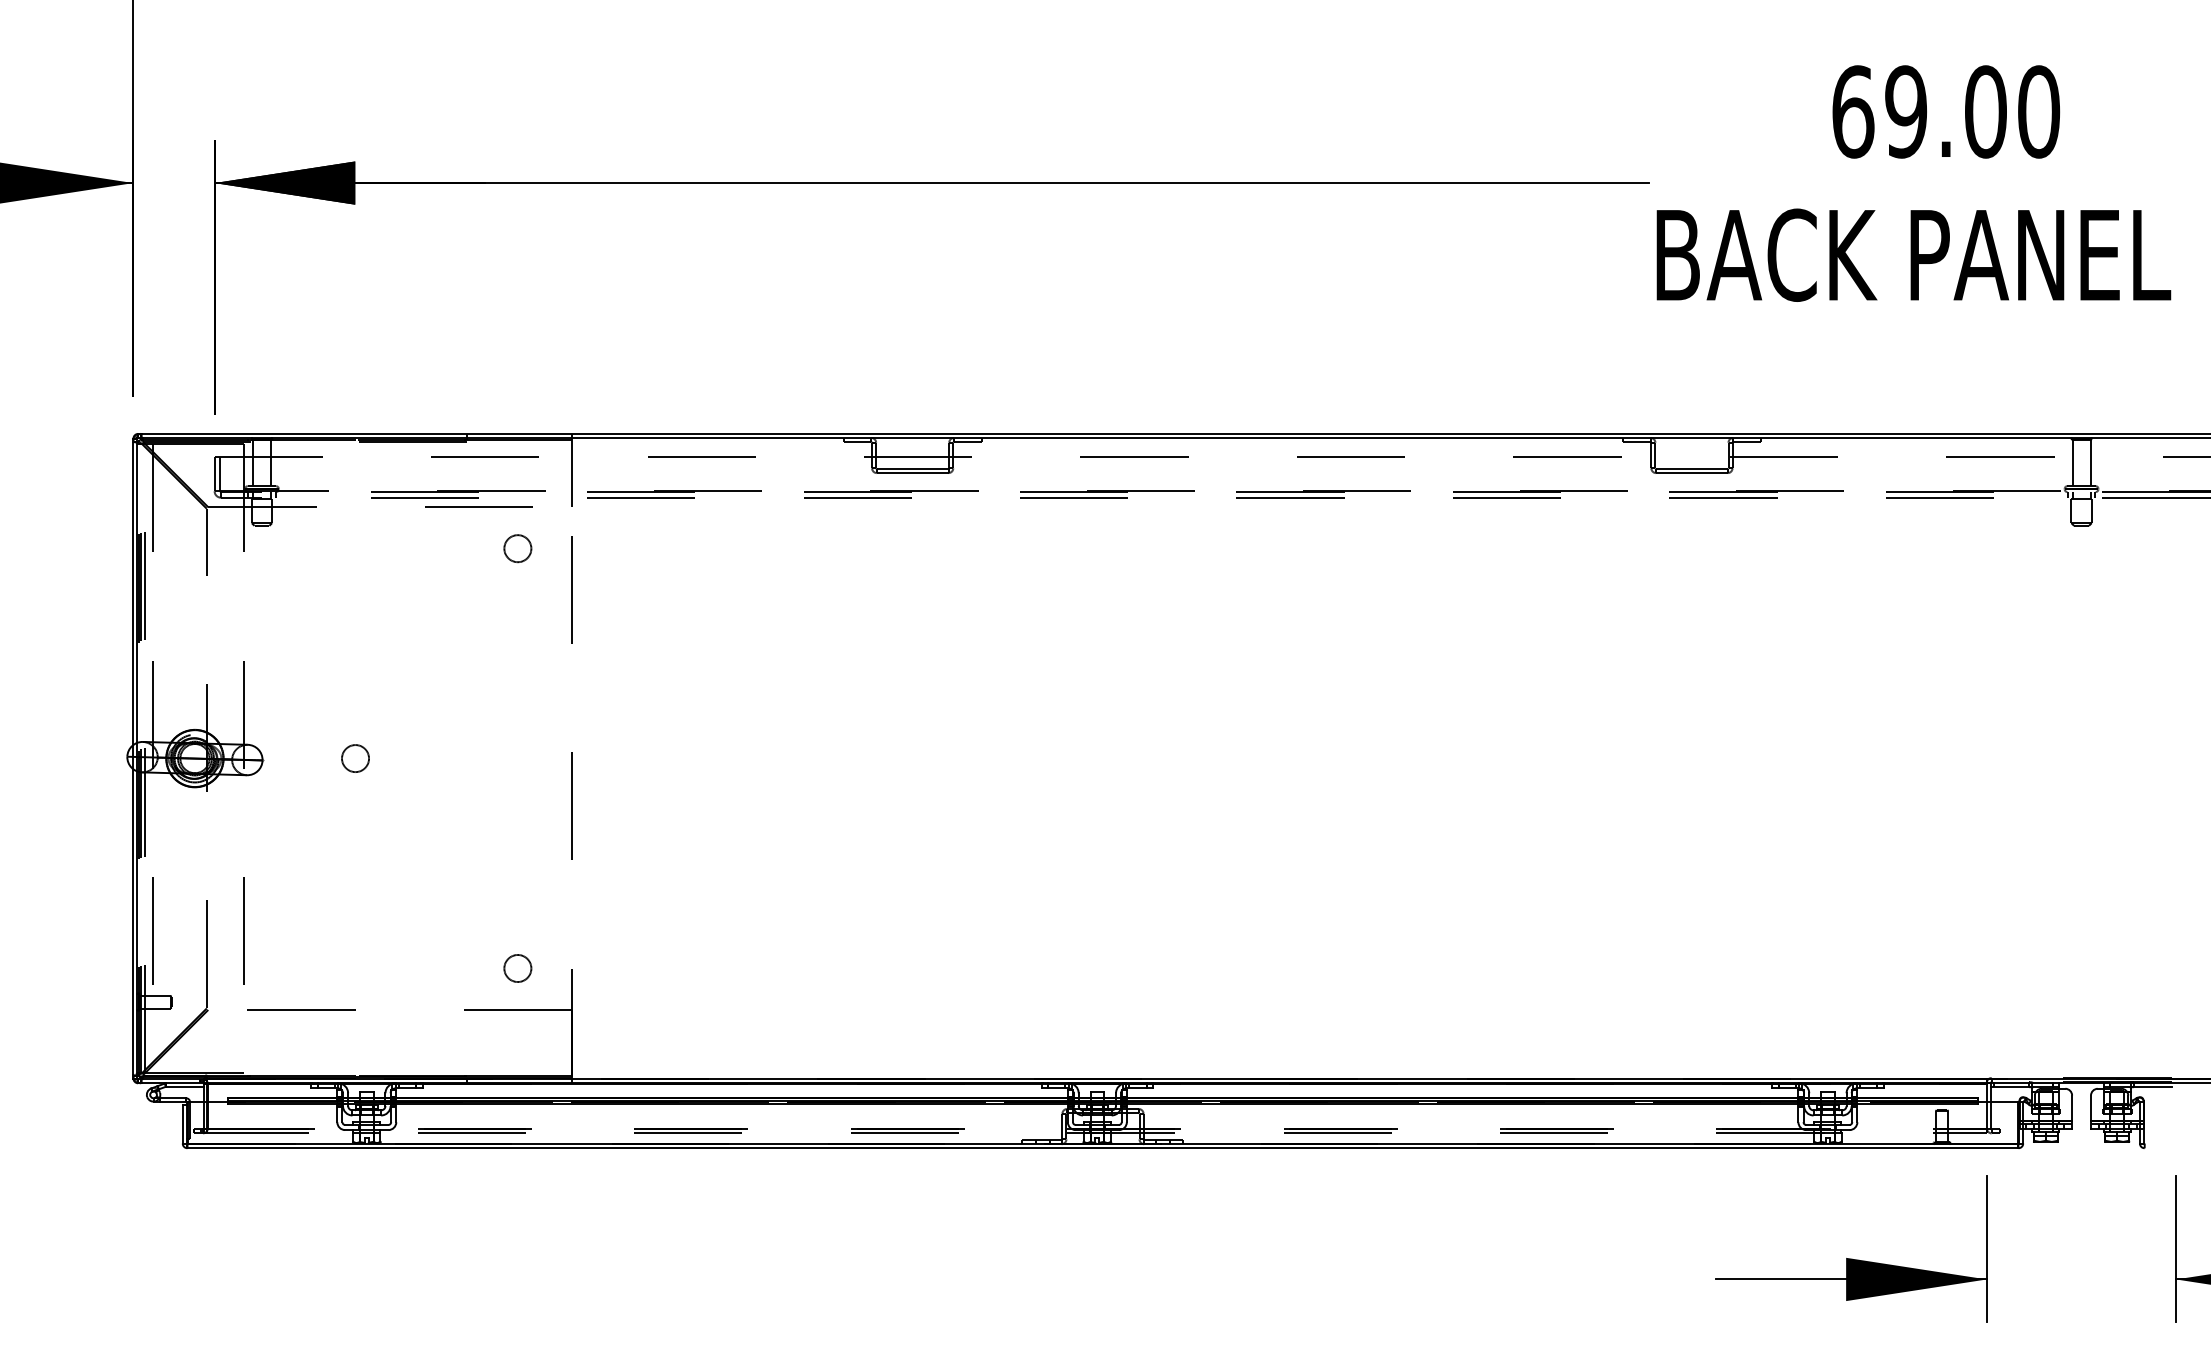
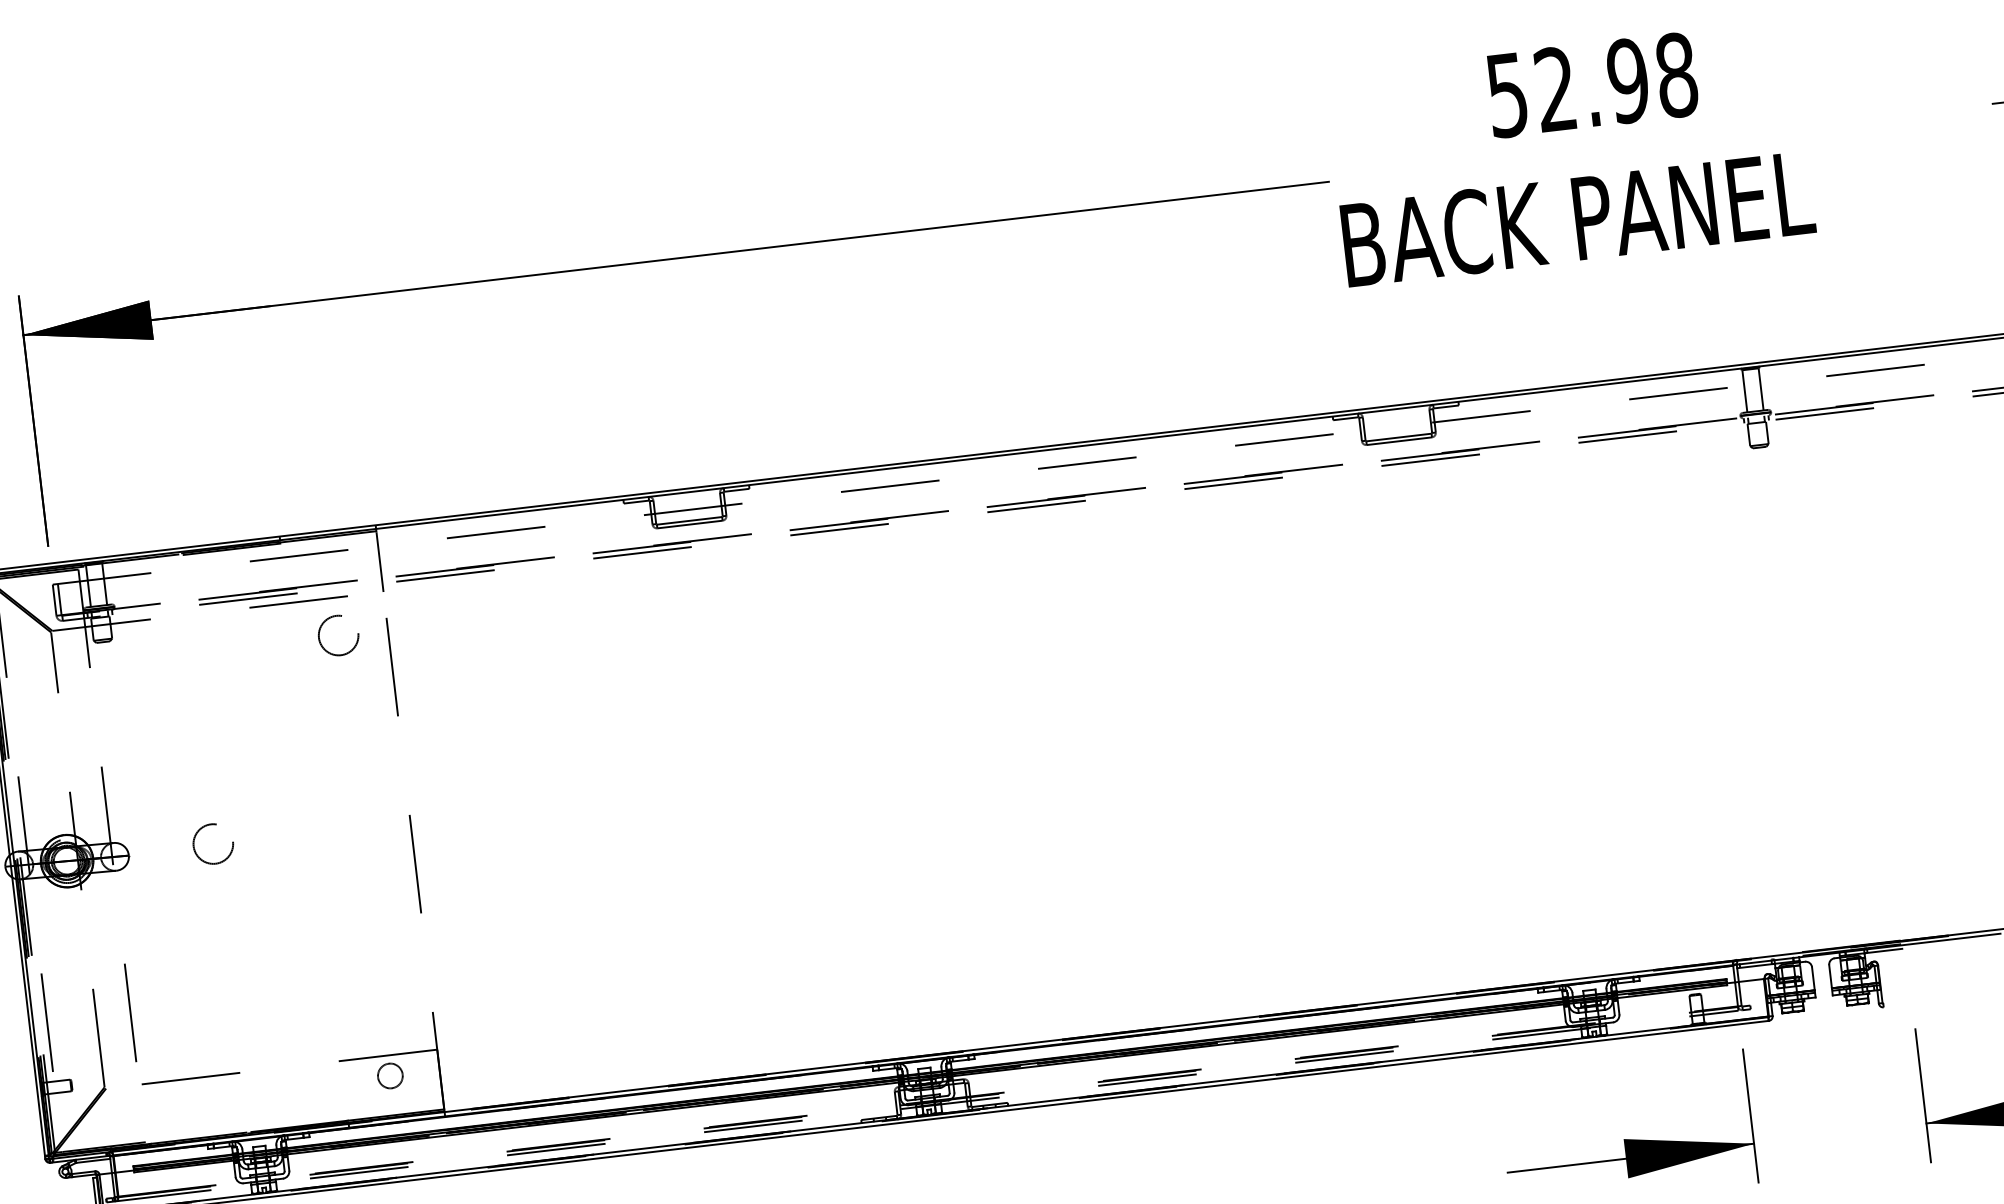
text: (1946, 111) -> (1592, 84), 69.00 -> 52.98
circle: (517, 548) -> (338, 635), size x1.6
circle: (355, 758) -> (213, 843), size x1.6
circle: (517, 968) -> (390, 1076), moved

